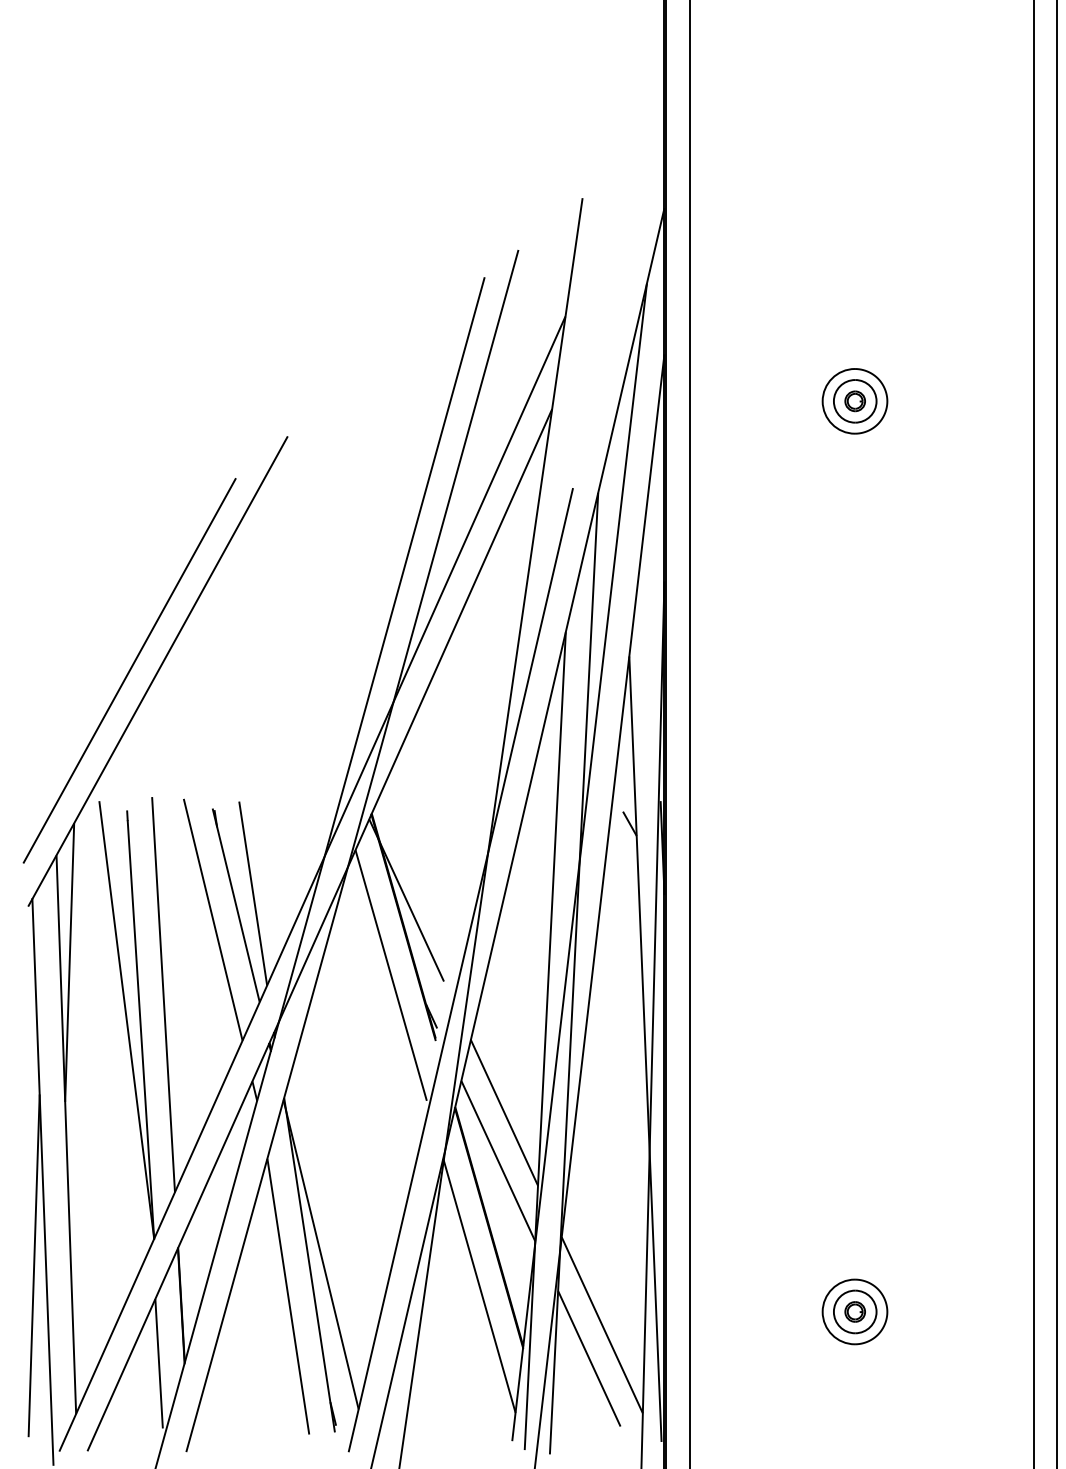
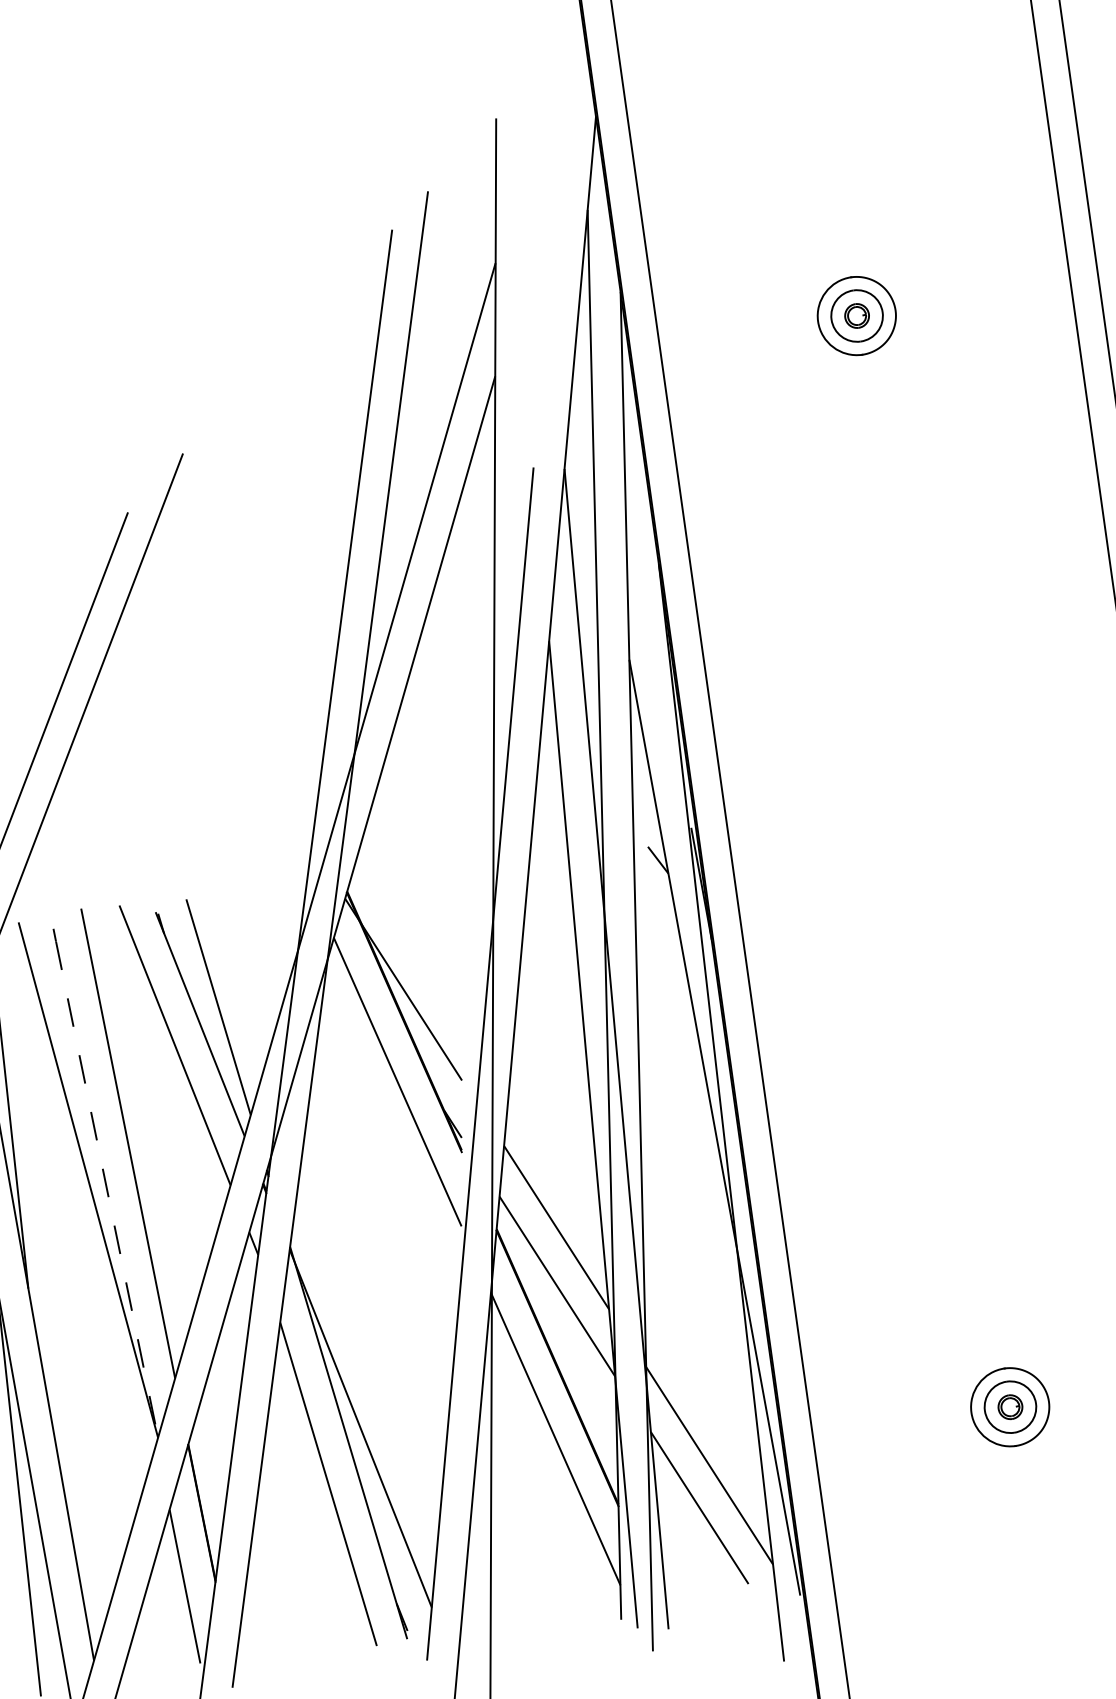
line: (141, 1030) -> (107, 1190), solid -> dashed

